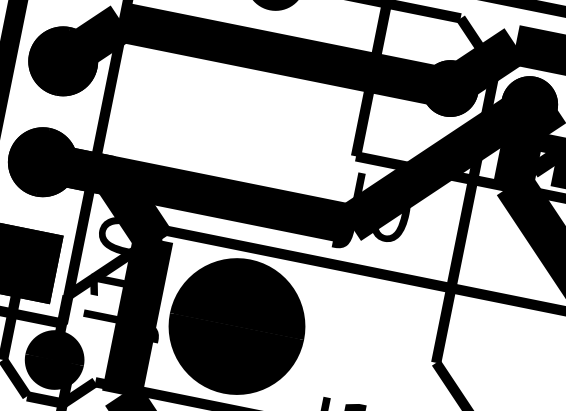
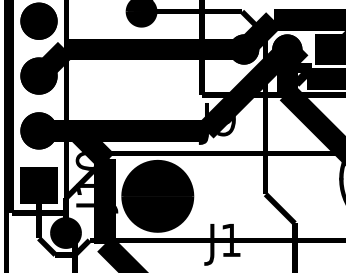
text: (389, 223) -> (226, 126), J0 -> J9

